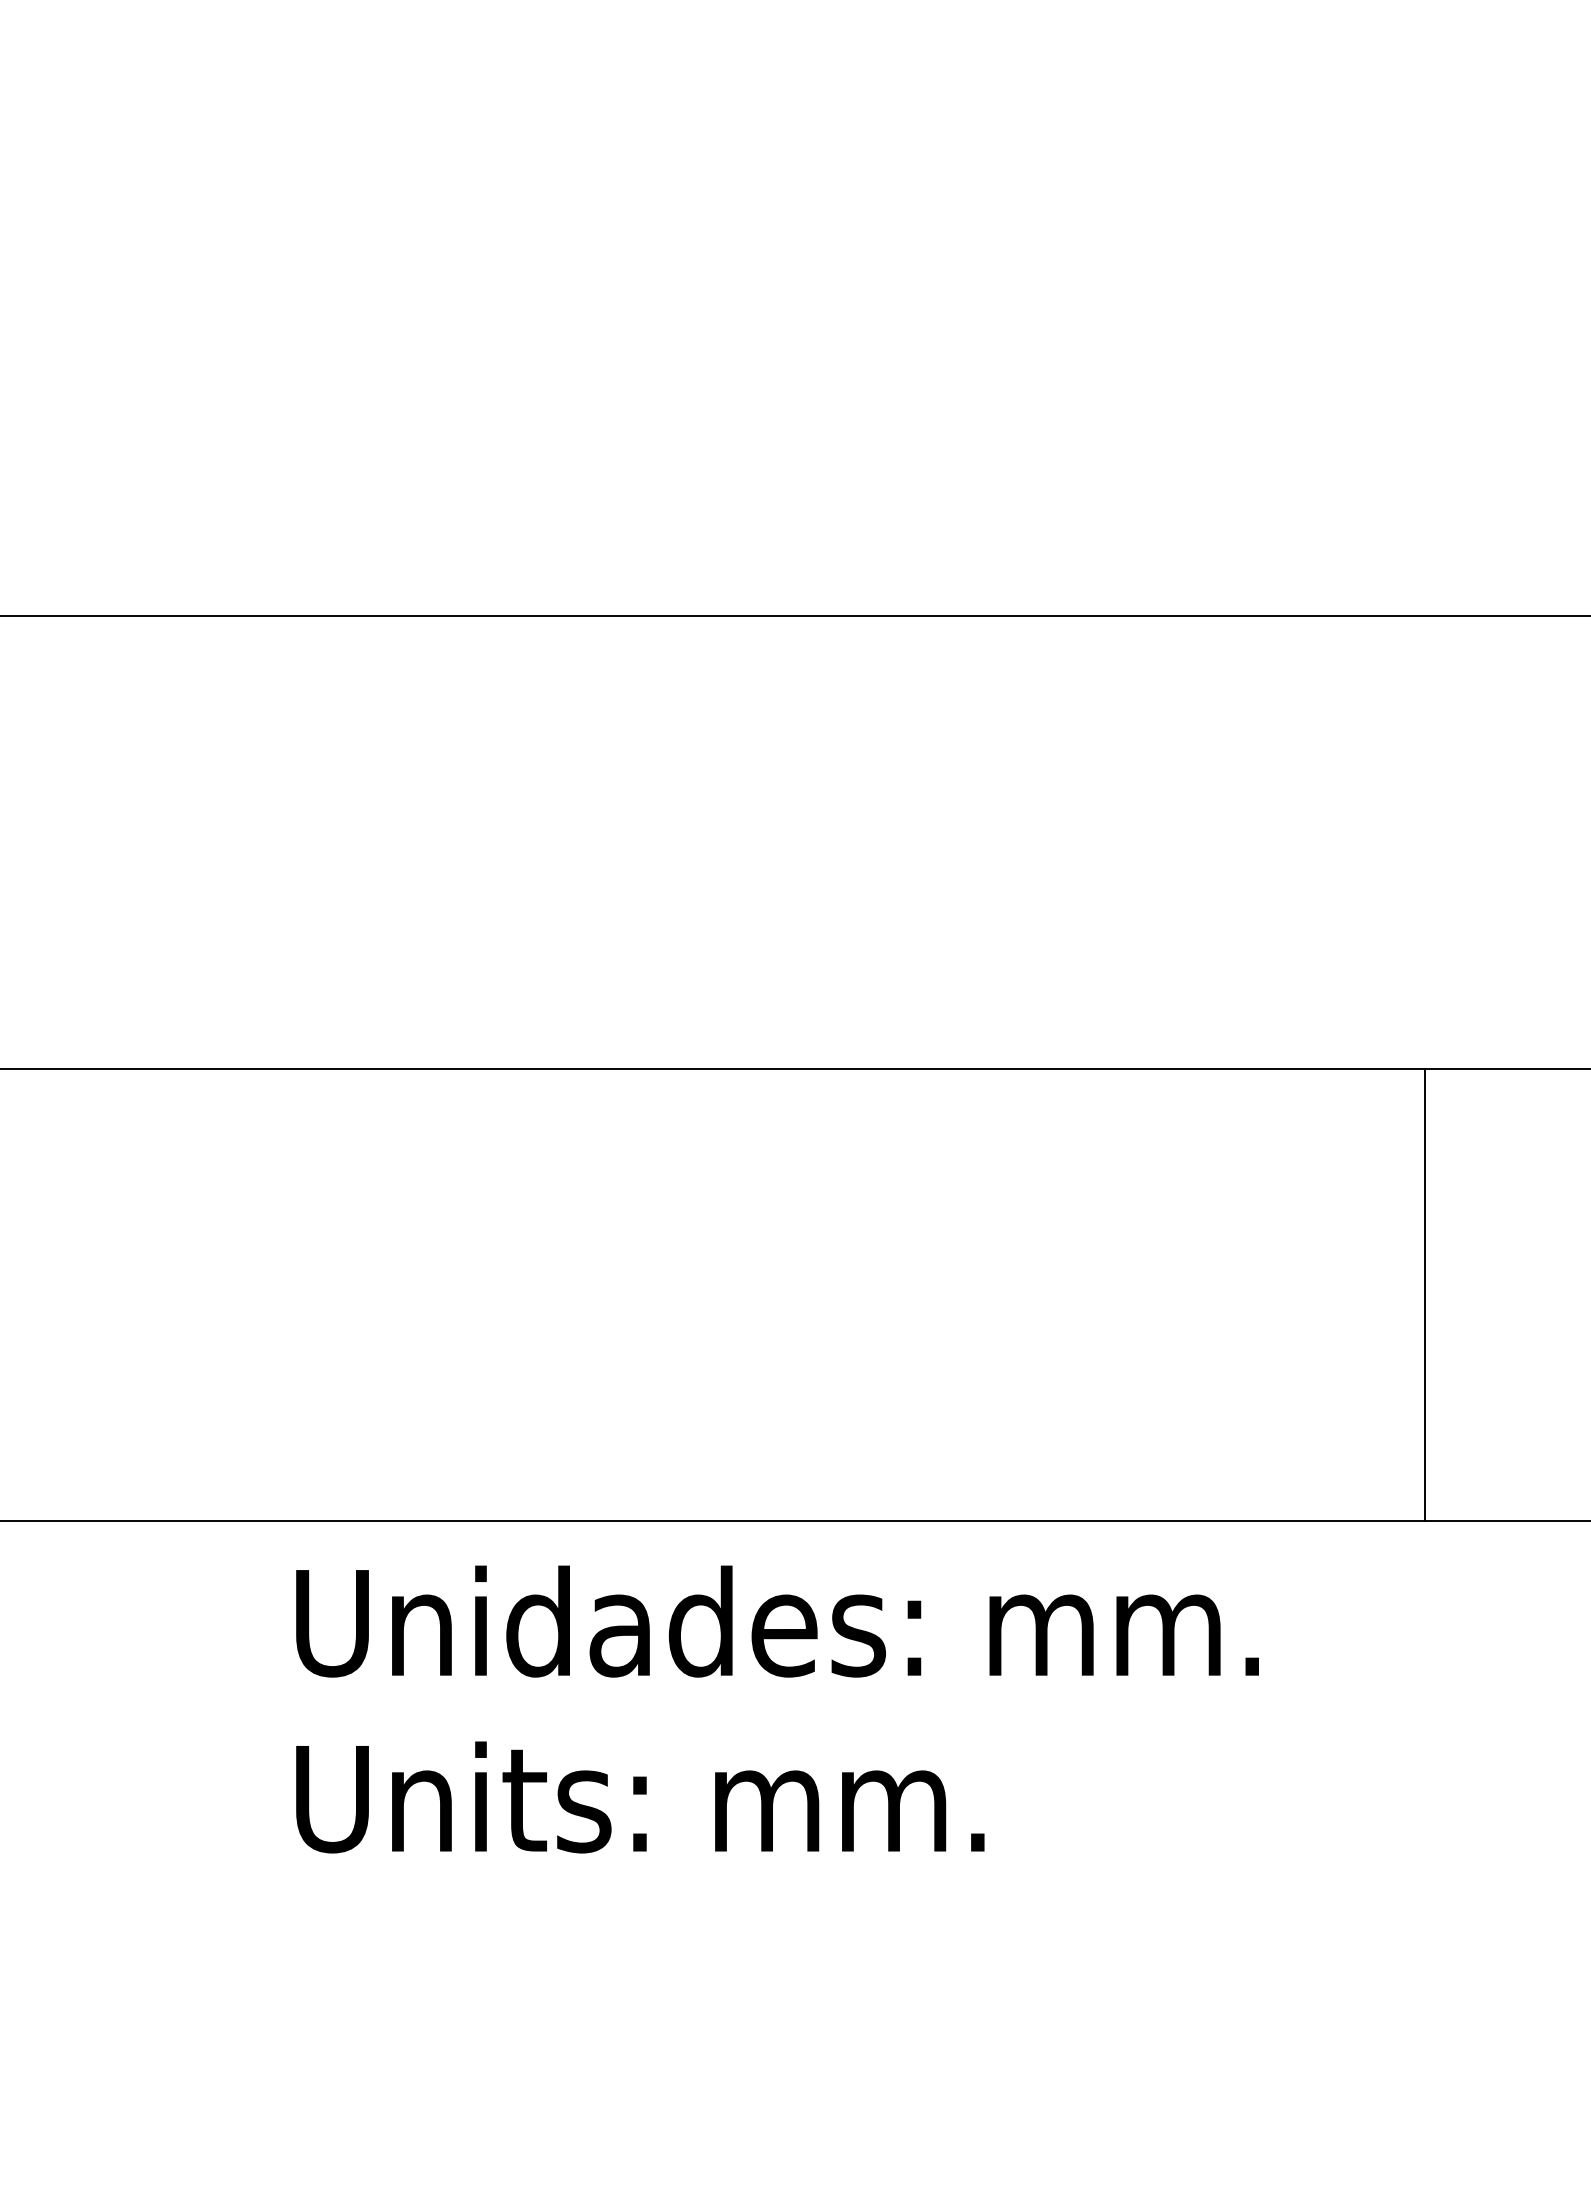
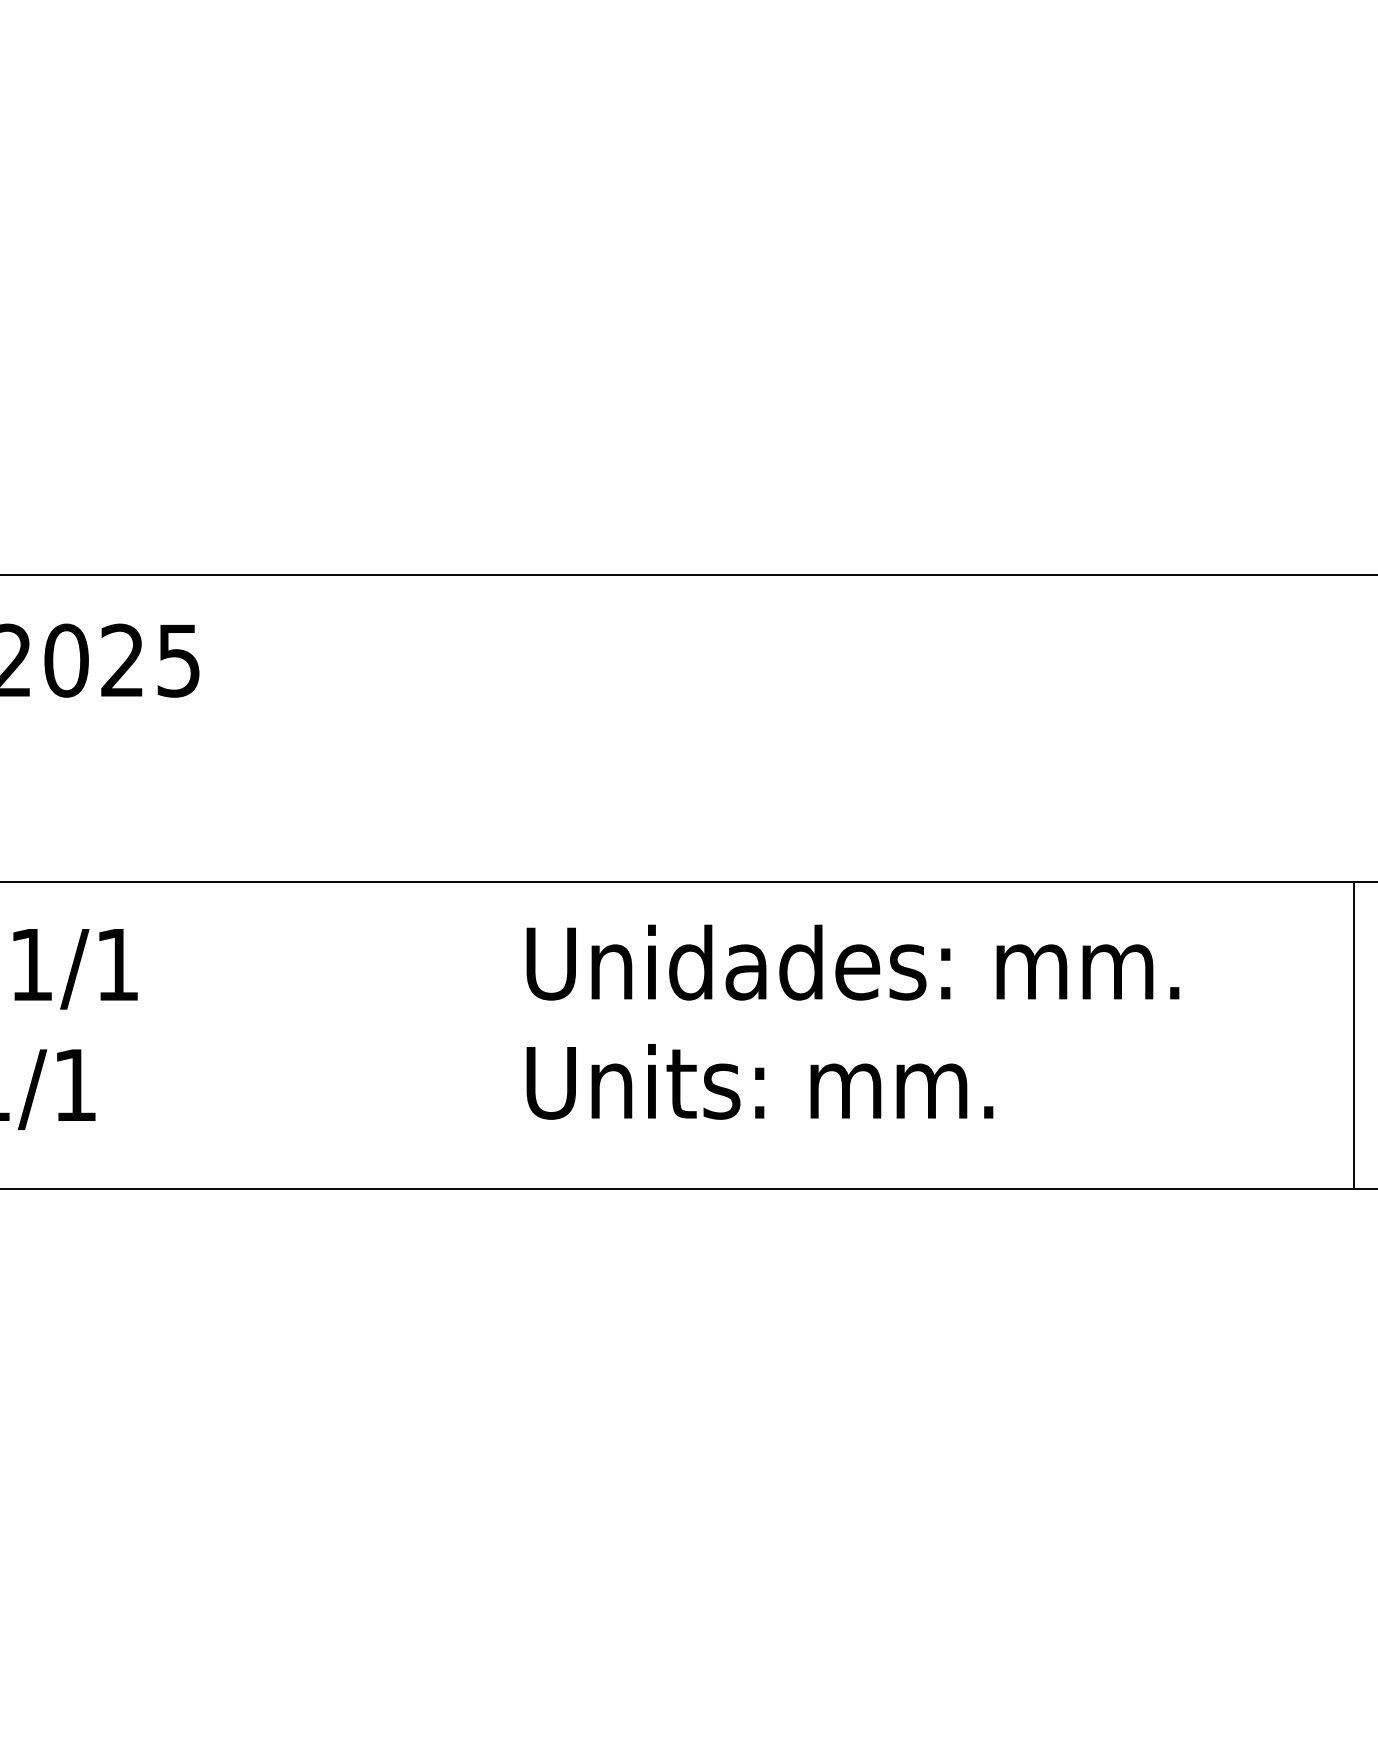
line: (1425, 1295) -> (1354, 1035), moved
text: (776, 1708) -> (852, 1021), moved

